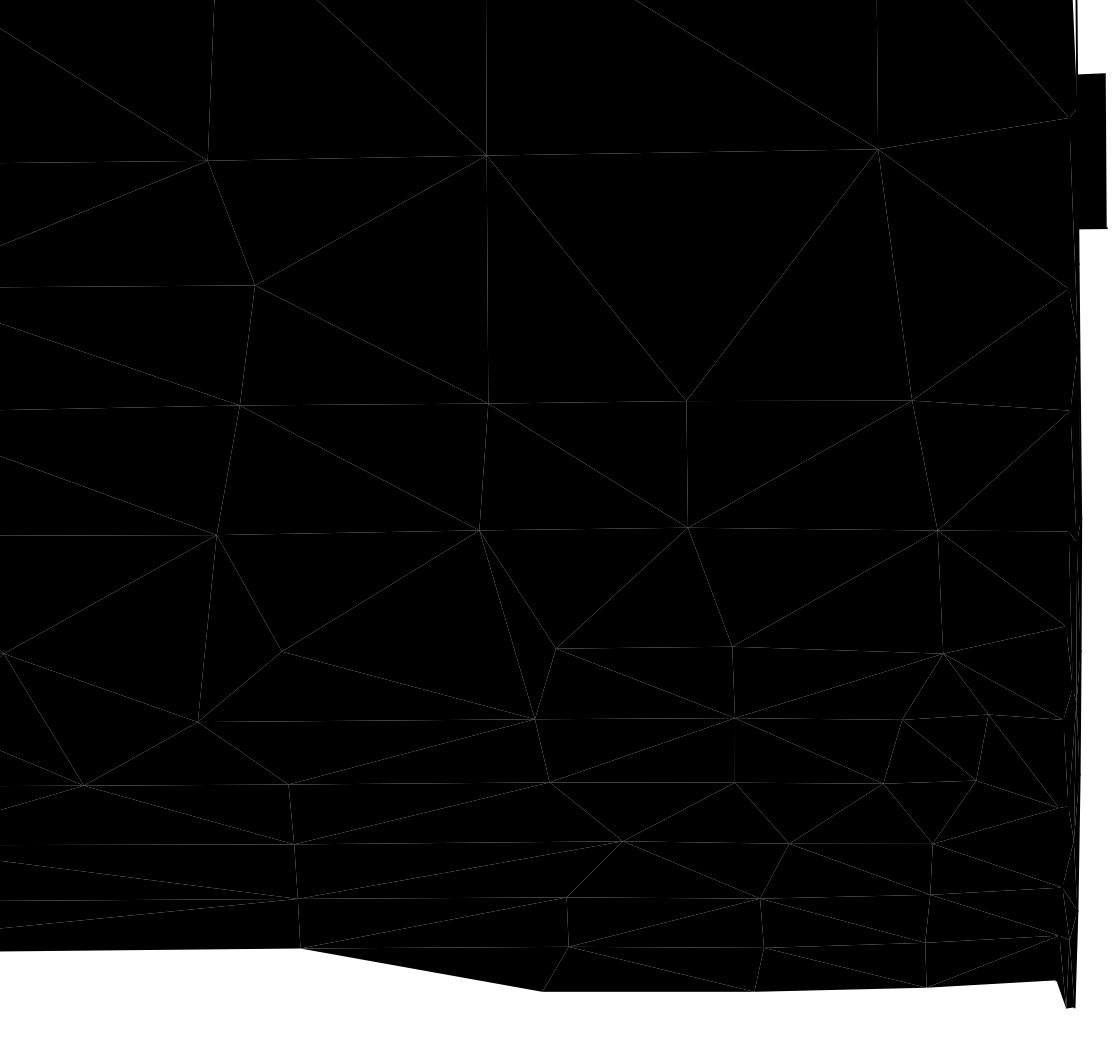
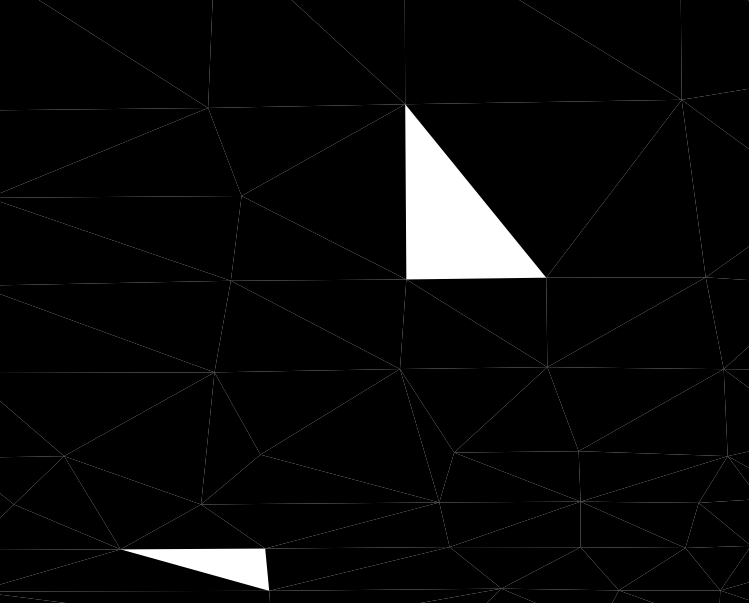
fill: (586, 279) -> (475, 191), removed
fill: (188, 814) -> (194, 569), removed

